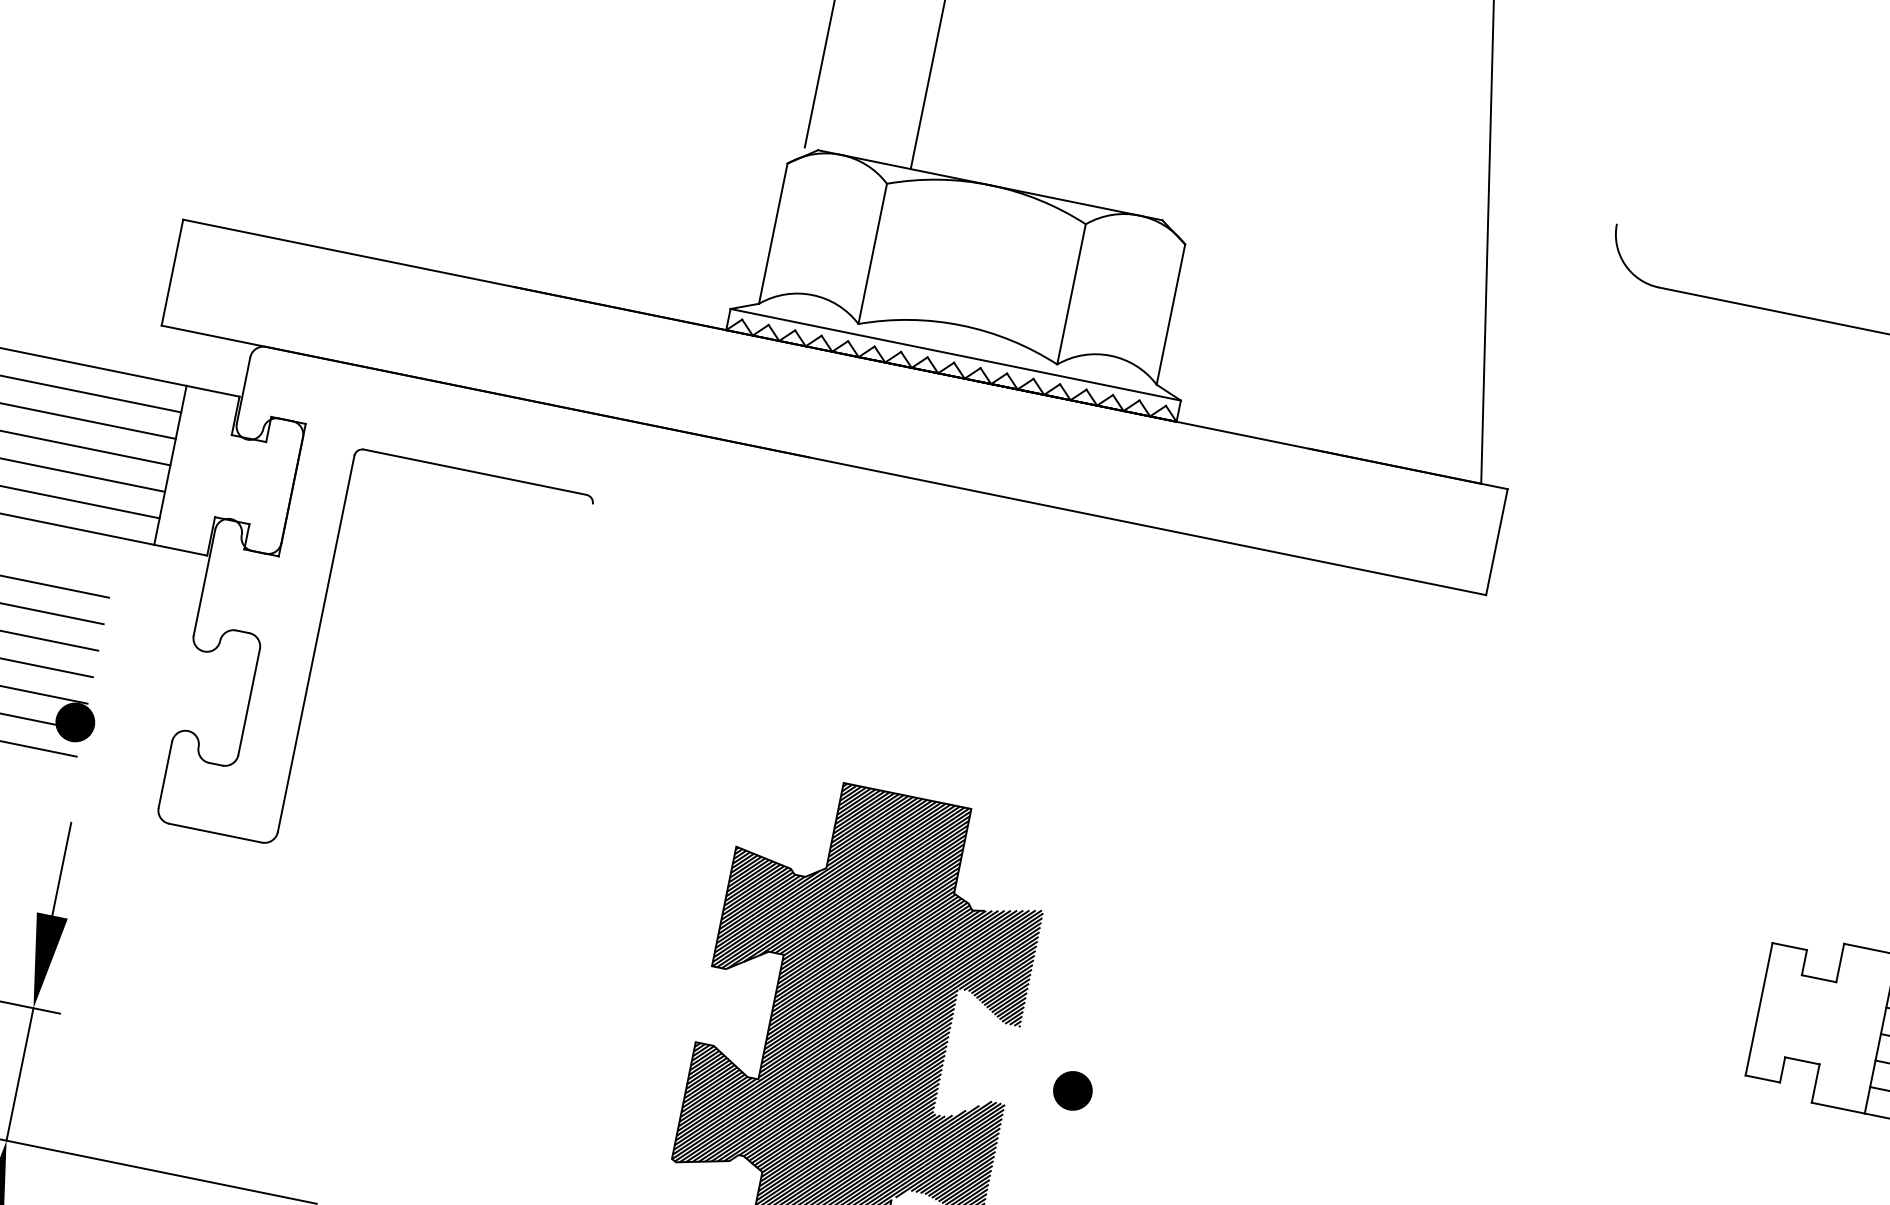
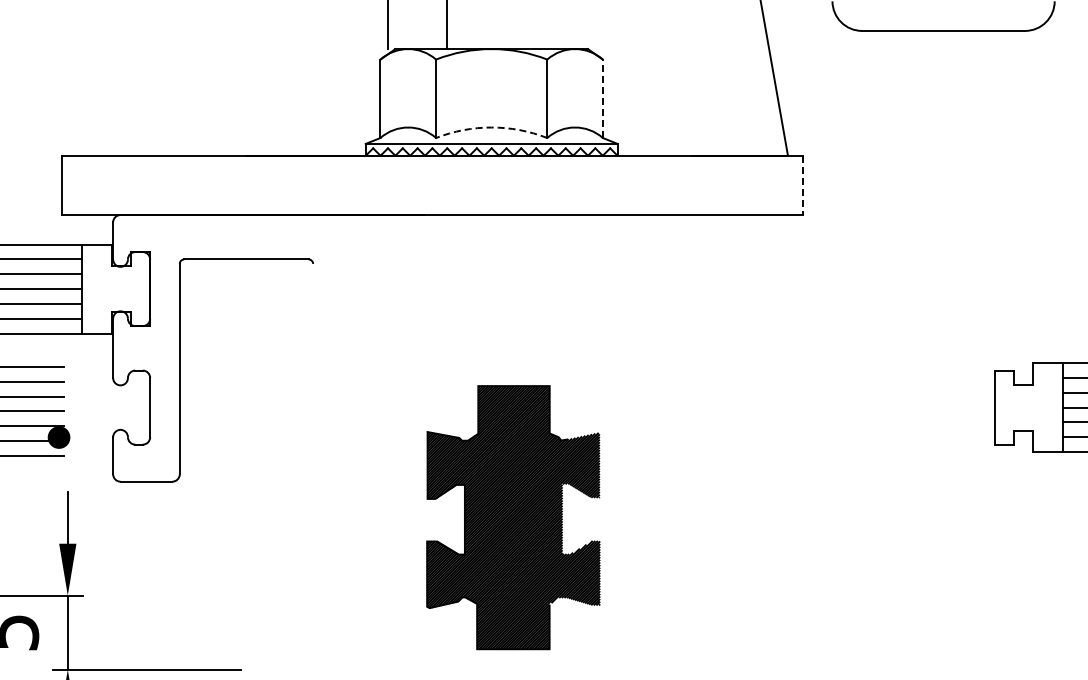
line: (1170, 313) -> (602, 98), solid -> dashed
arc: (961, 325) -> (491, 127), solid -> dashed
line: (1496, 542) -> (802, 185), solid -> dashed
part: (1071, 1090) -> (634, 526), removed

